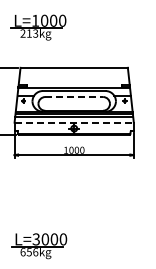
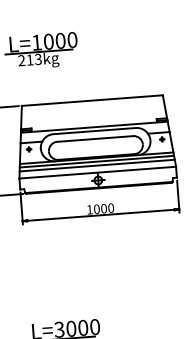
line: (74, 97) -> (95, 139), dashed -> solid
line: (74, 122) -> (98, 172), dashed -> solid

